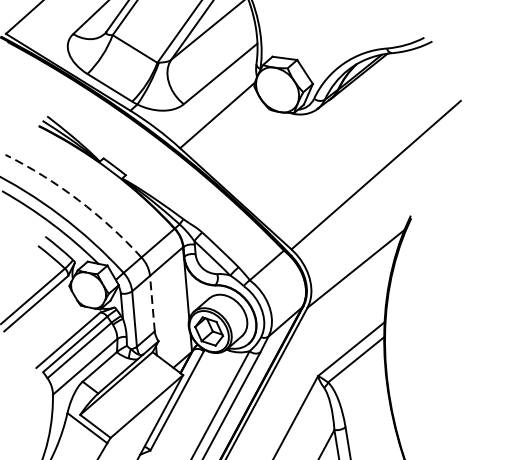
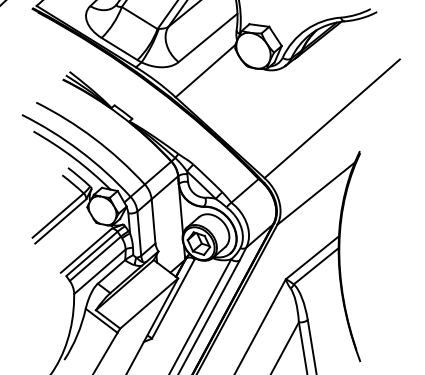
arc: (78, 199) -> (94, 138), dashed -> solid
line: (152, 302) -> (153, 220), dashed -> solid

